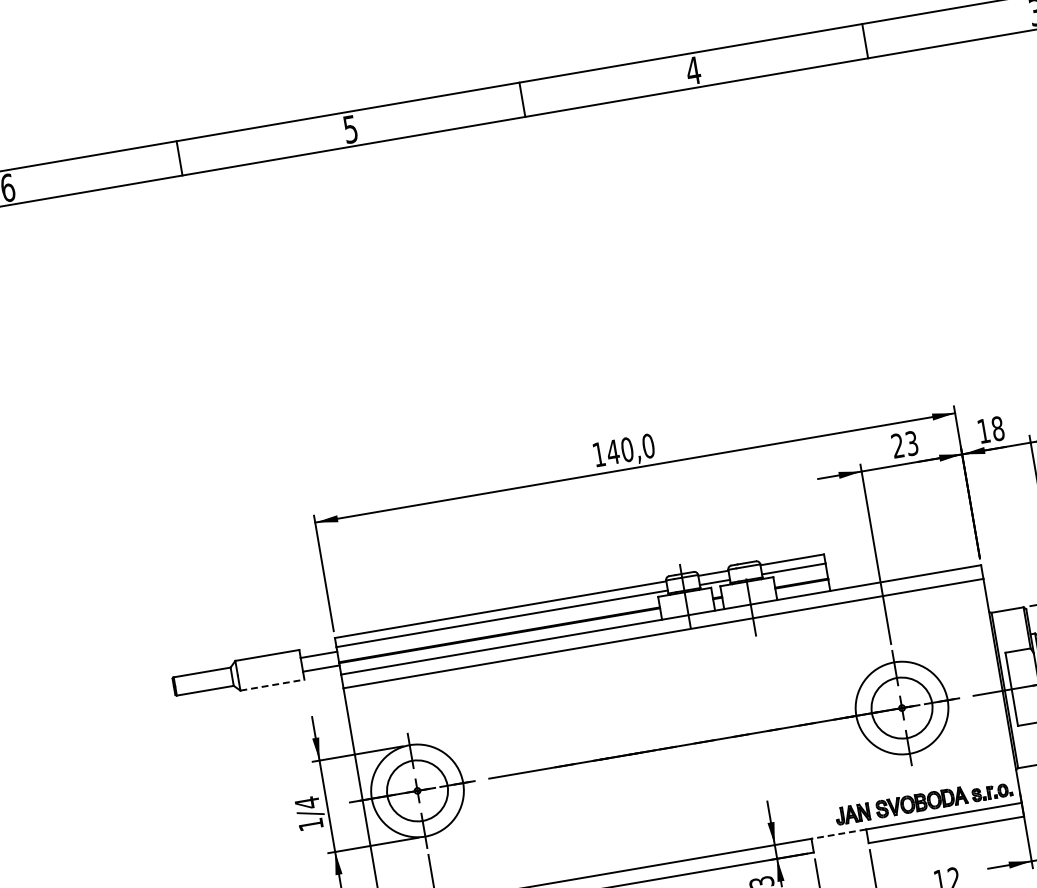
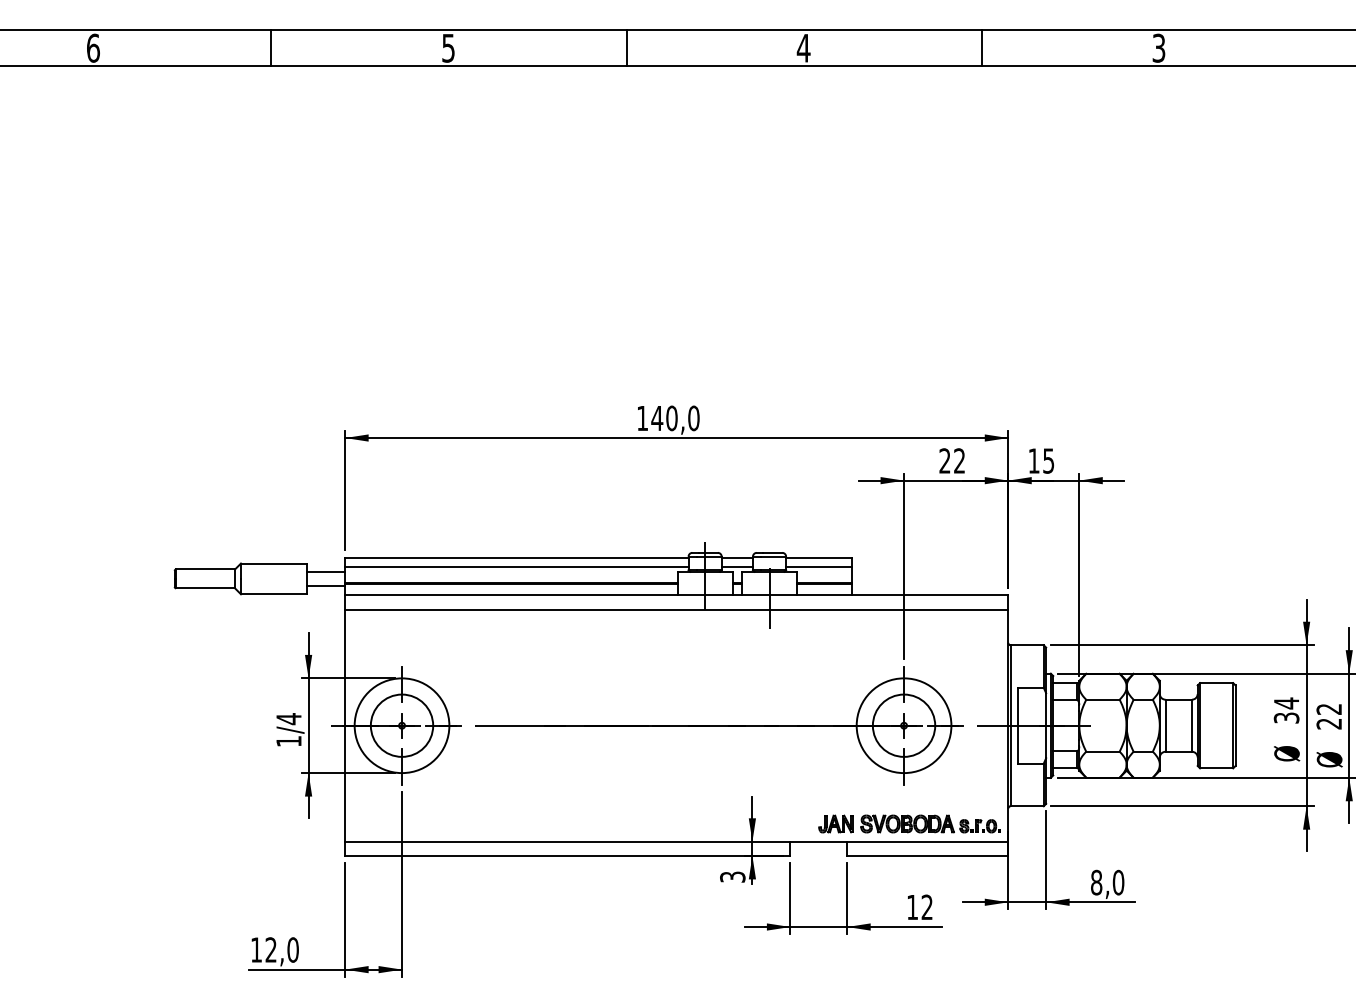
text: (997, 428) -> (1048, 460), 18 -> 15
text: (911, 442) -> (959, 460), 23 -> 22
line: (272, 685) -> (274, 594), dashed -> solid
line: (838, 833) -> (818, 841), dashed -> solid

